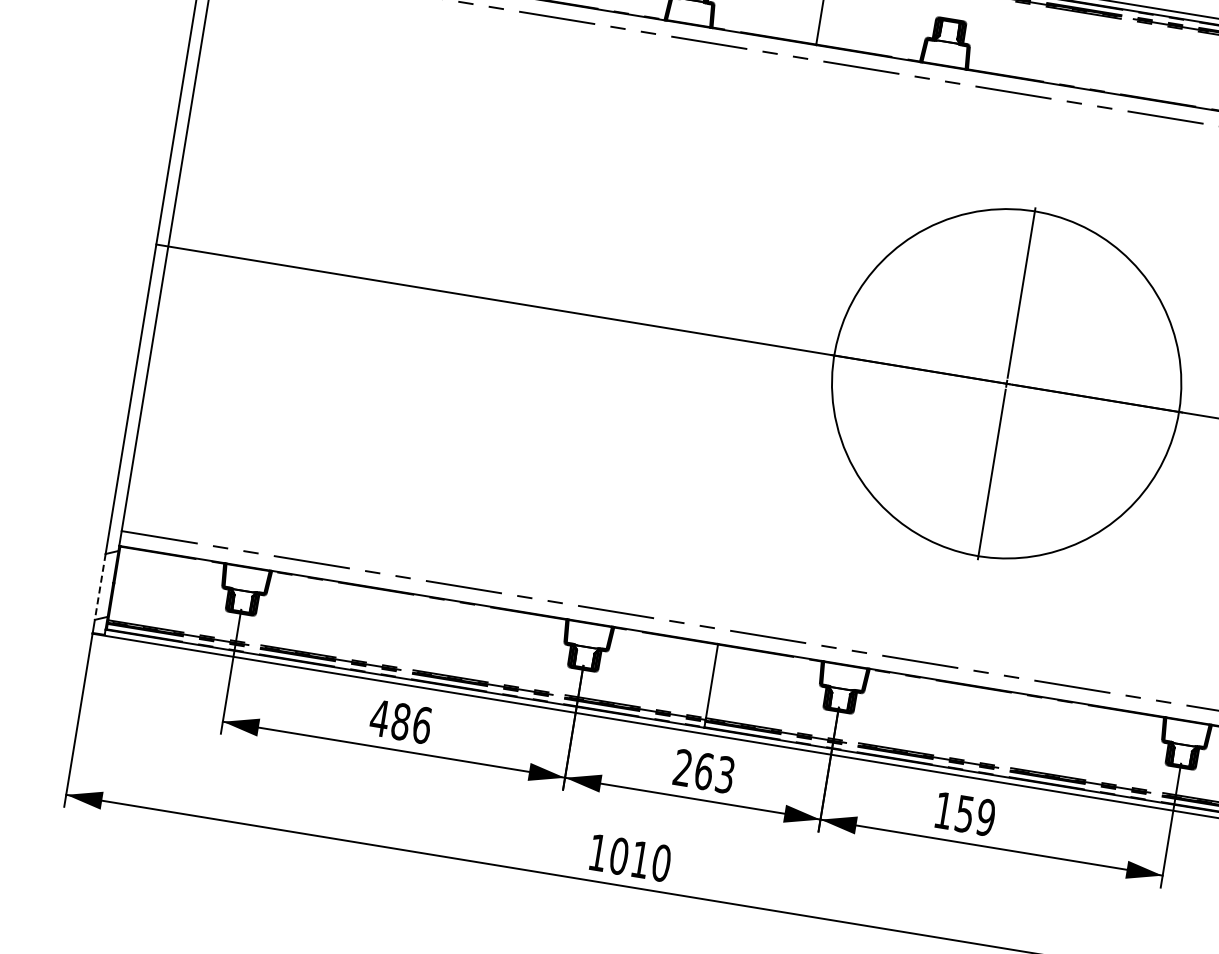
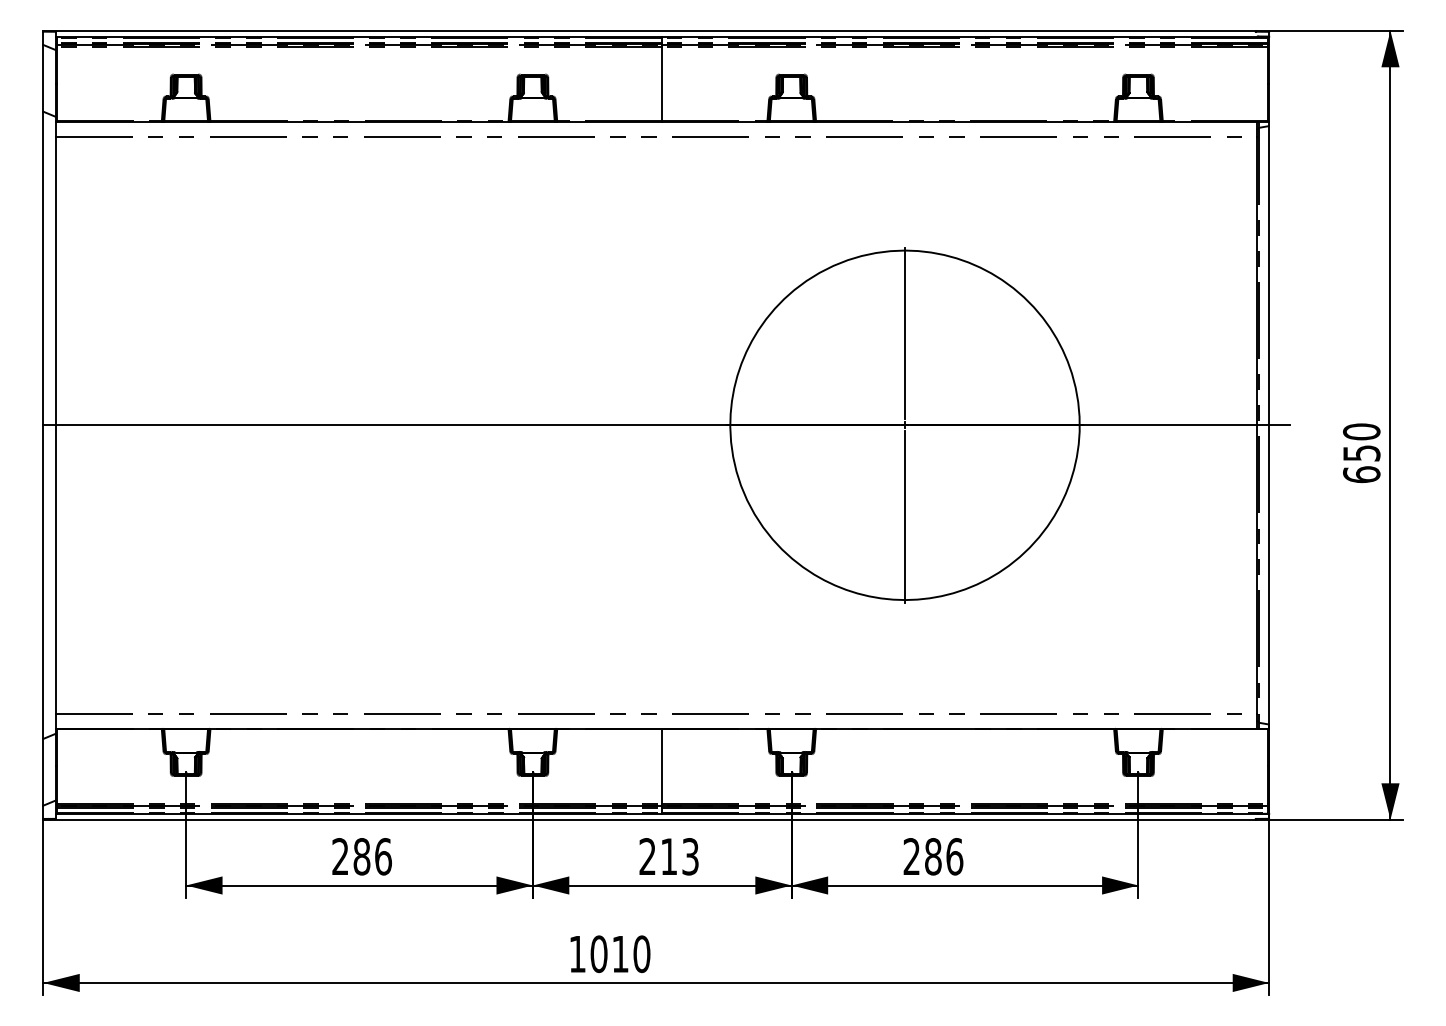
line: (100, 587) -> (43, 772), dashed -> solid
text: (379, 718) -> (340, 856), 486 -> 286
text: (703, 771) -> (668, 856), 263 -> 213
text: (965, 813) -> (933, 856), 159 -> 286

